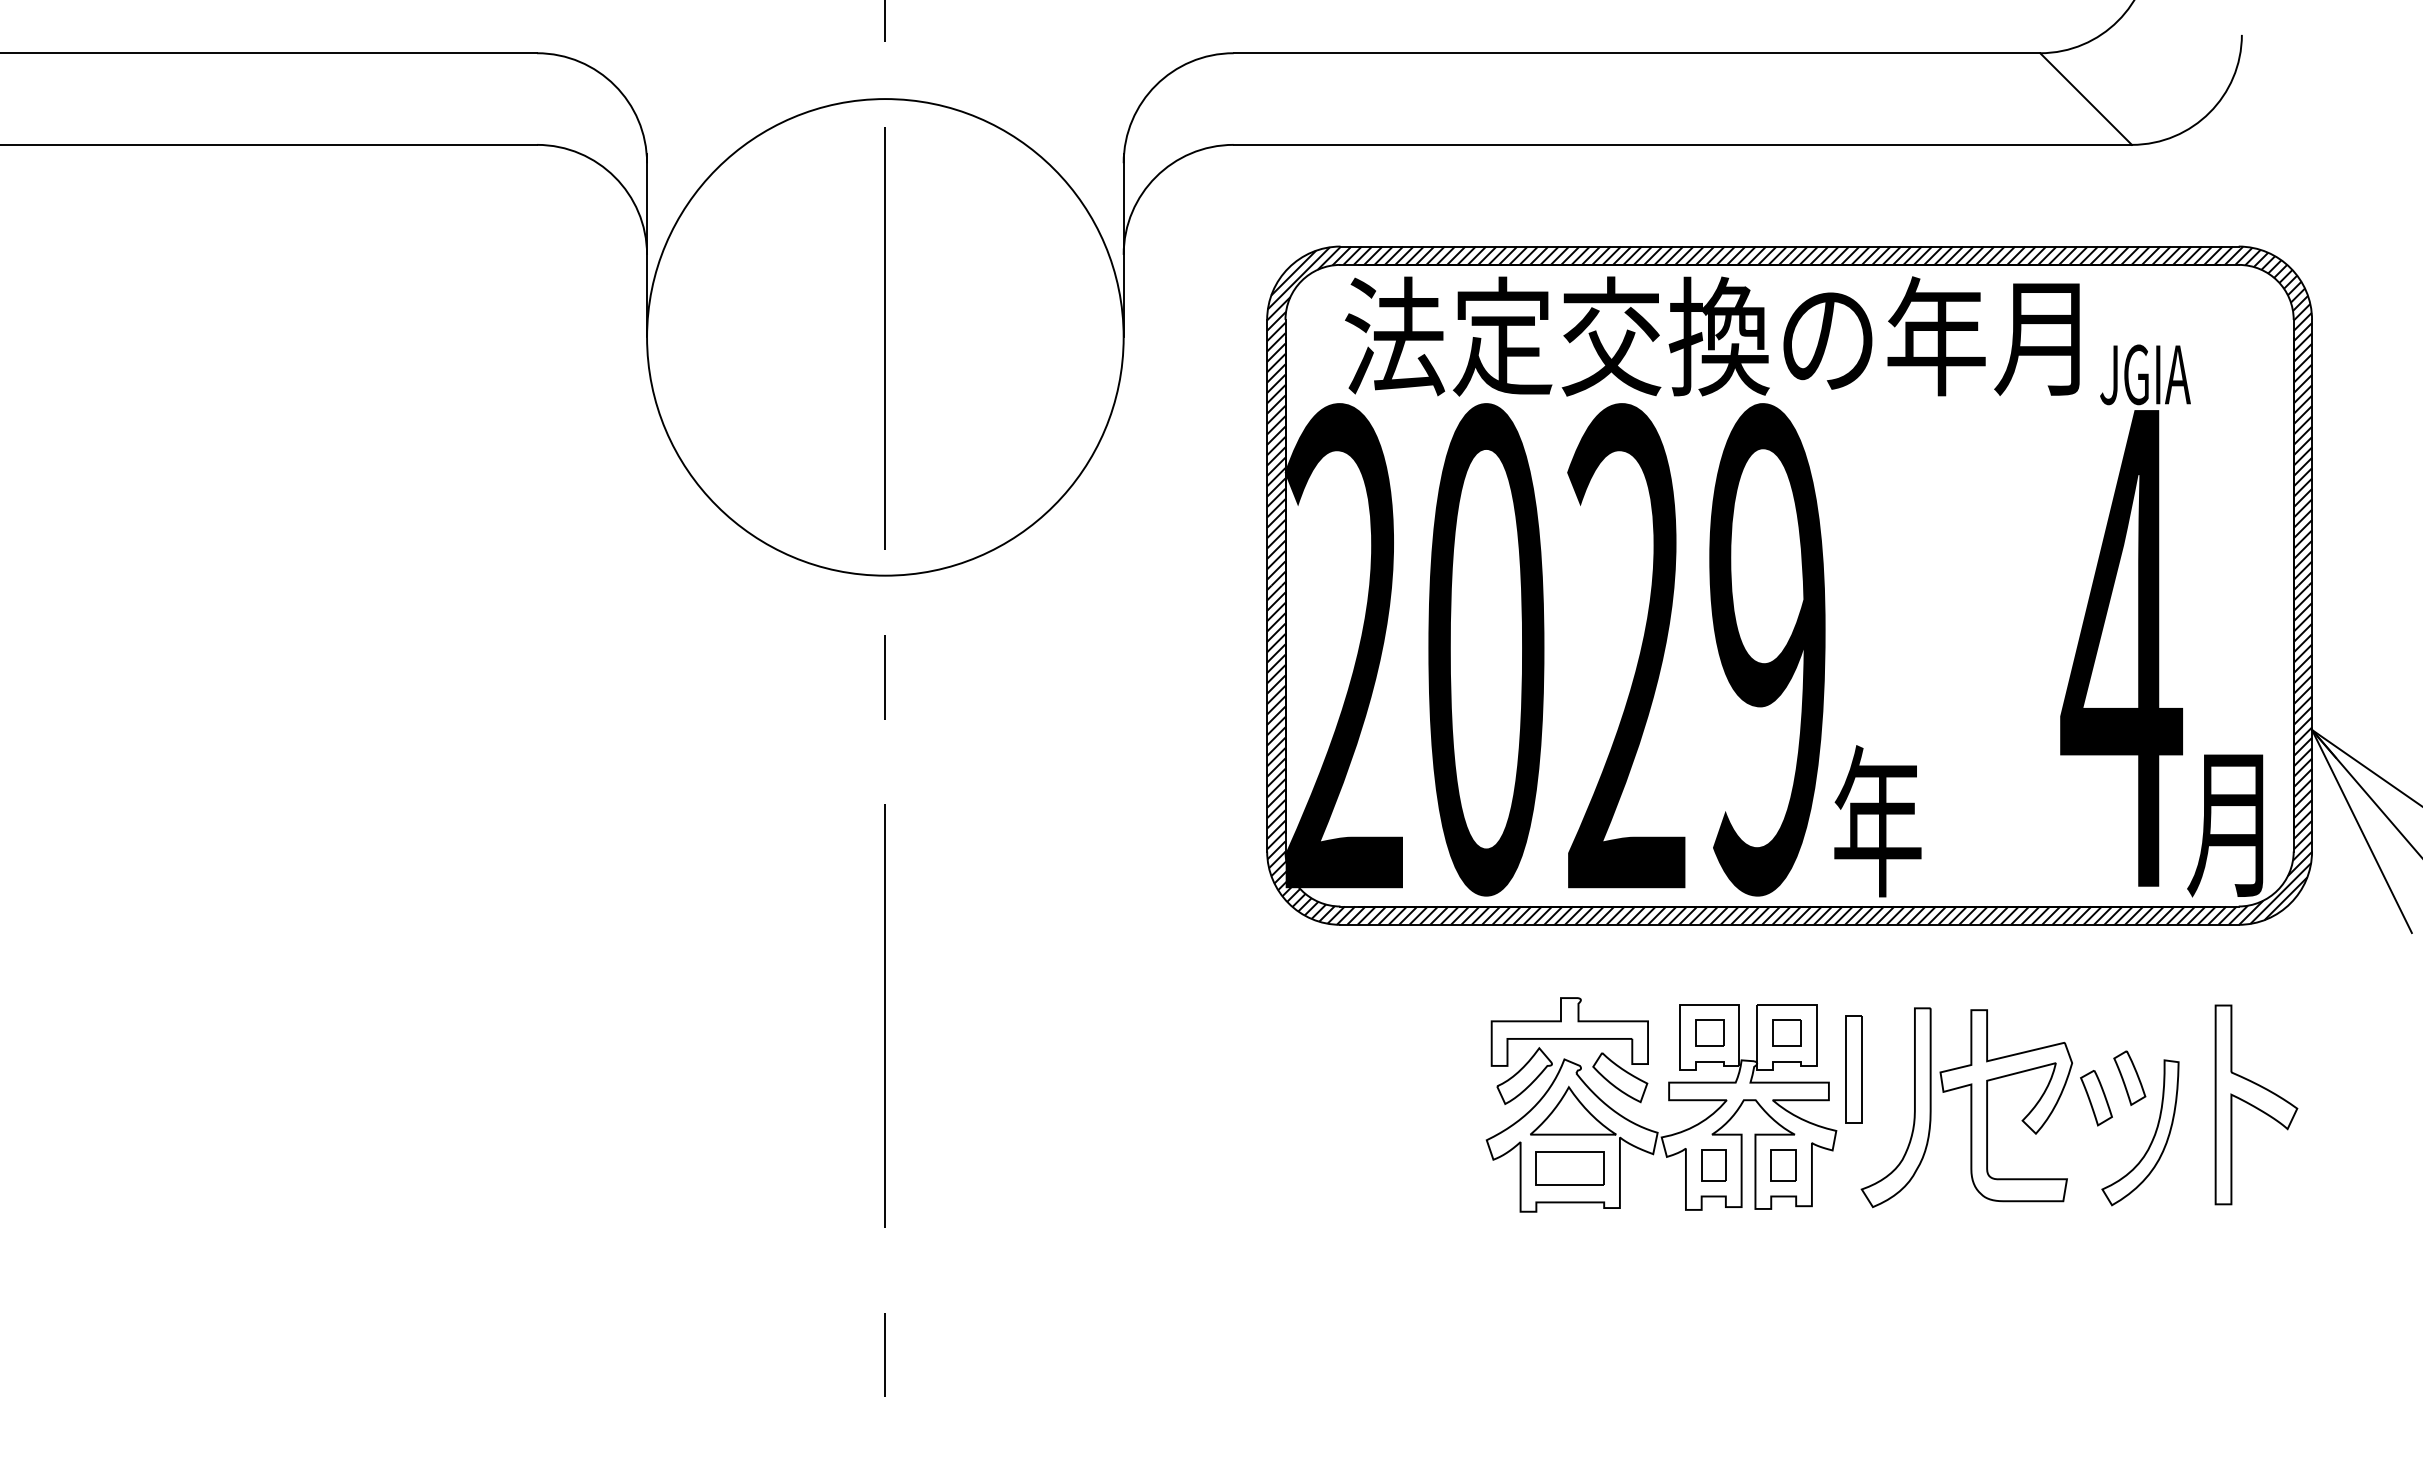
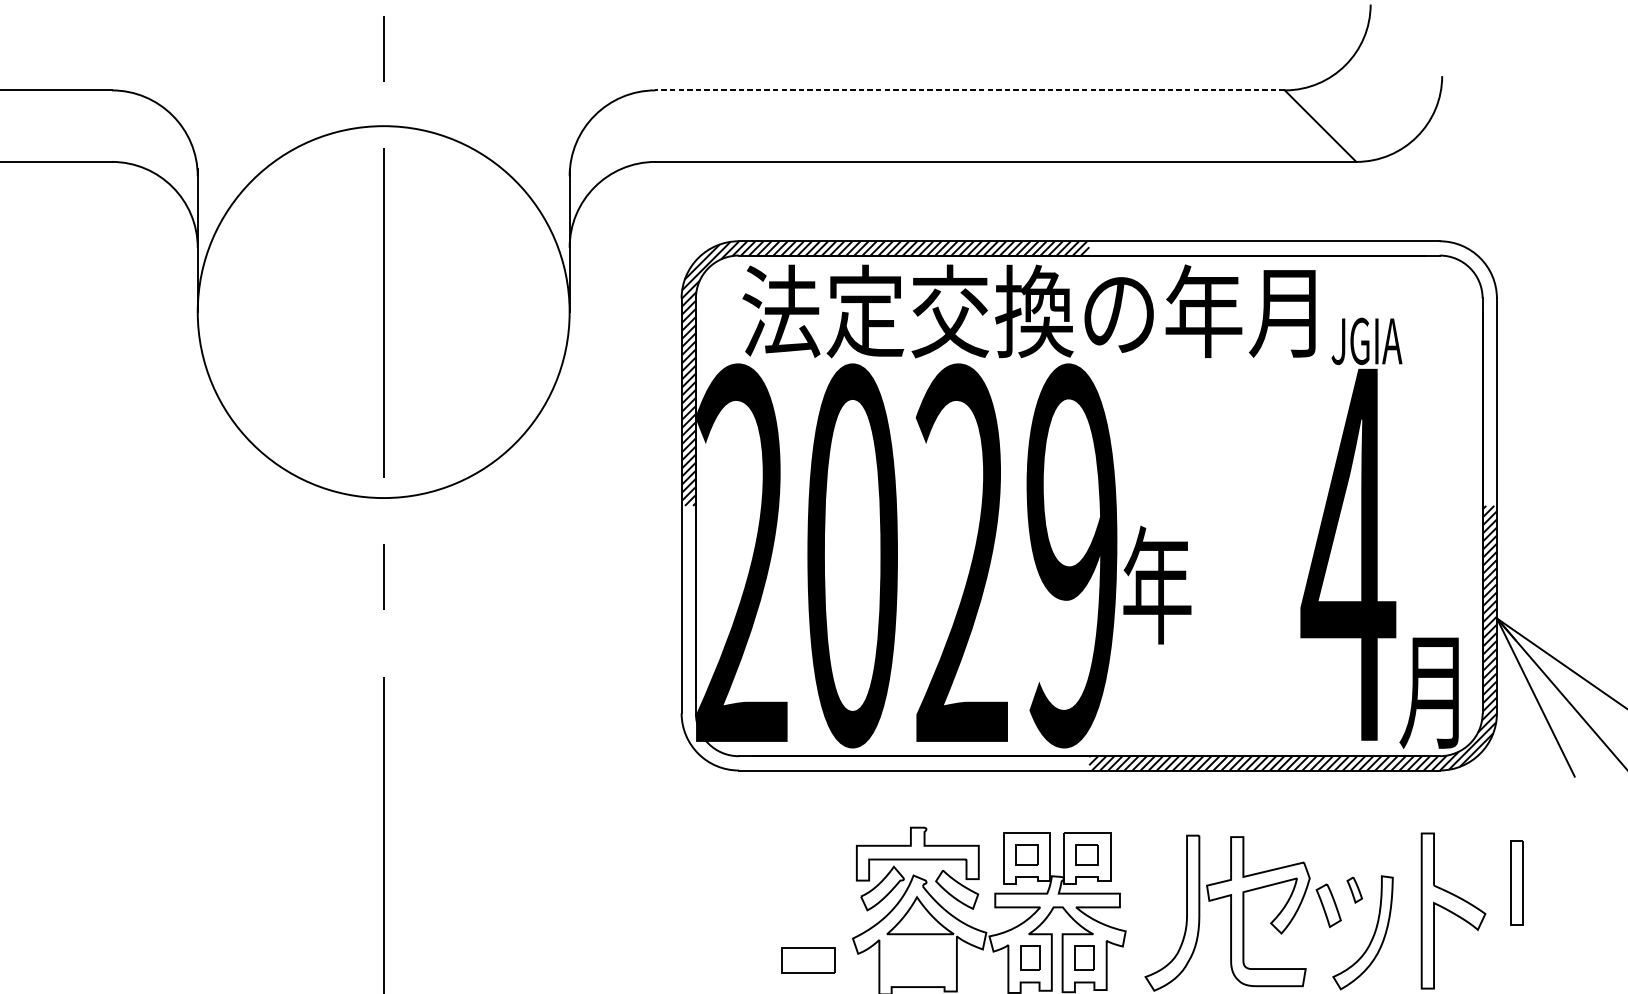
line: (1636, 53) -> (969, 90), solid -> dashed
hatch: (2050, 415) -> (1292, 373), removed
hatch: (1528, 754) -> (885, 637), removed
text: (1877, 821) -> (1157, 585), moved
part: (1853, 1069) -> (1516, 883), moved
part: (2129, 1077) -> (1354, 889), size x0.6
part: (1569, 1168) -> (807, 960), moved

